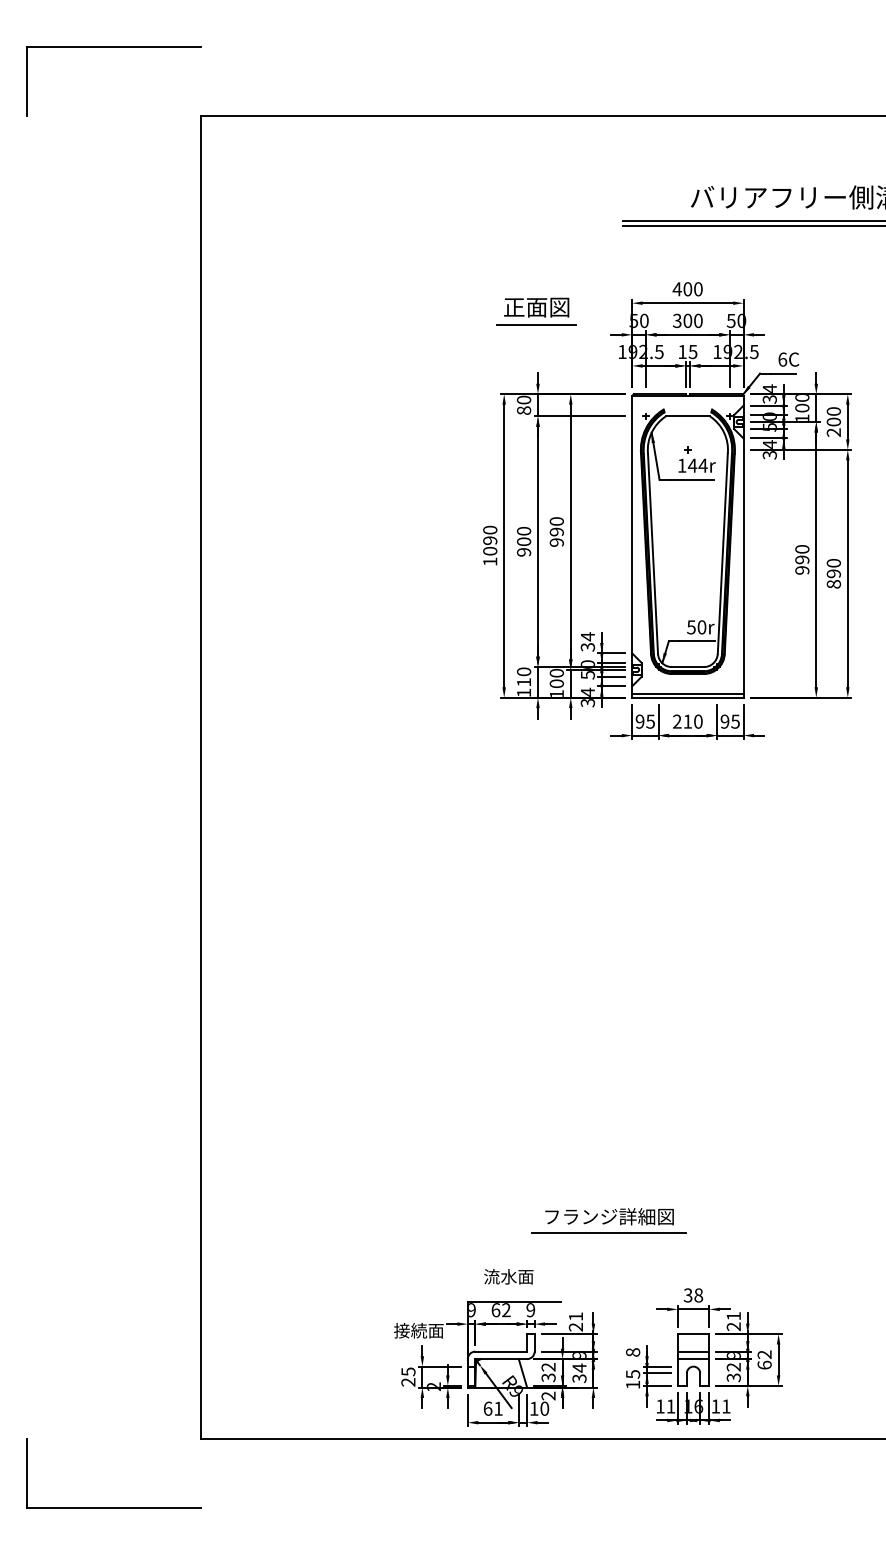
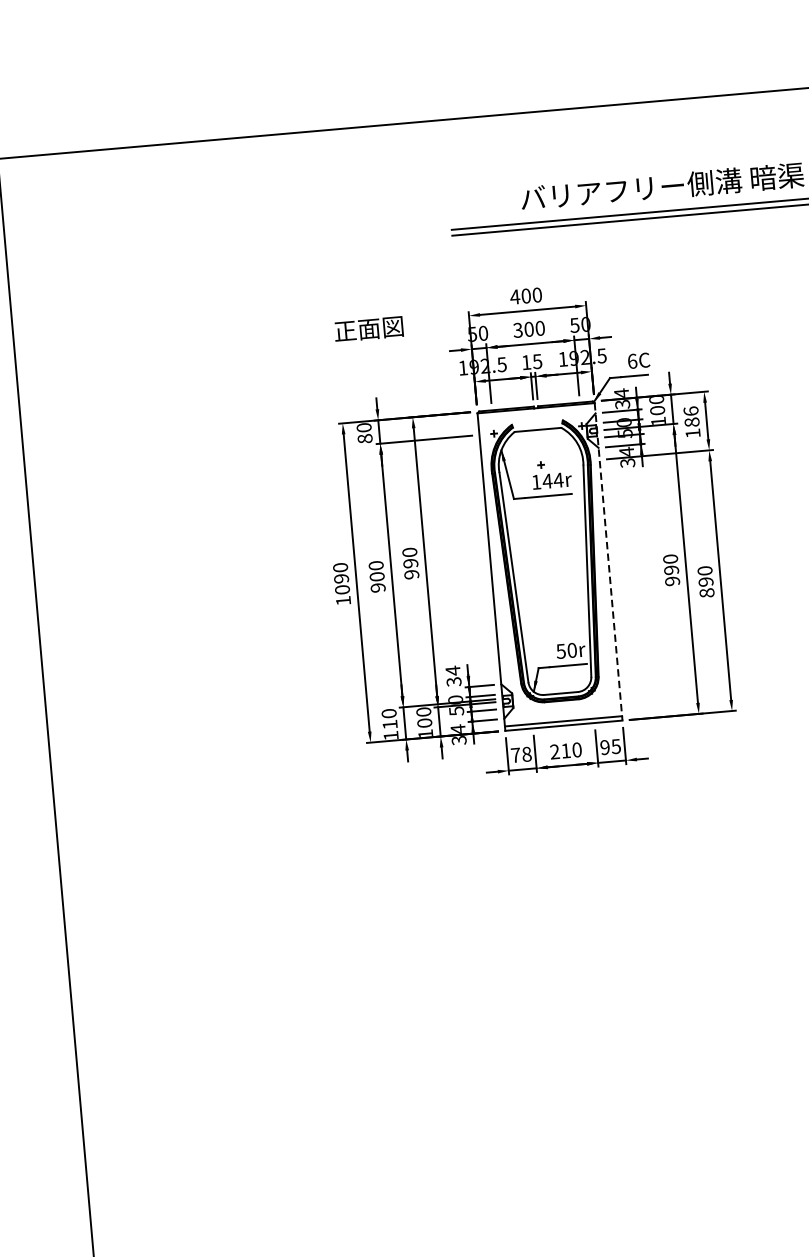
line: (535, 324) -> (369, 347), removed
text: (833, 421) -> (691, 421), 200 -> 186
line: (743, 546) -> (608, 561), solid -> dashed
text: (644, 721) -> (520, 754), 95 -> 78

